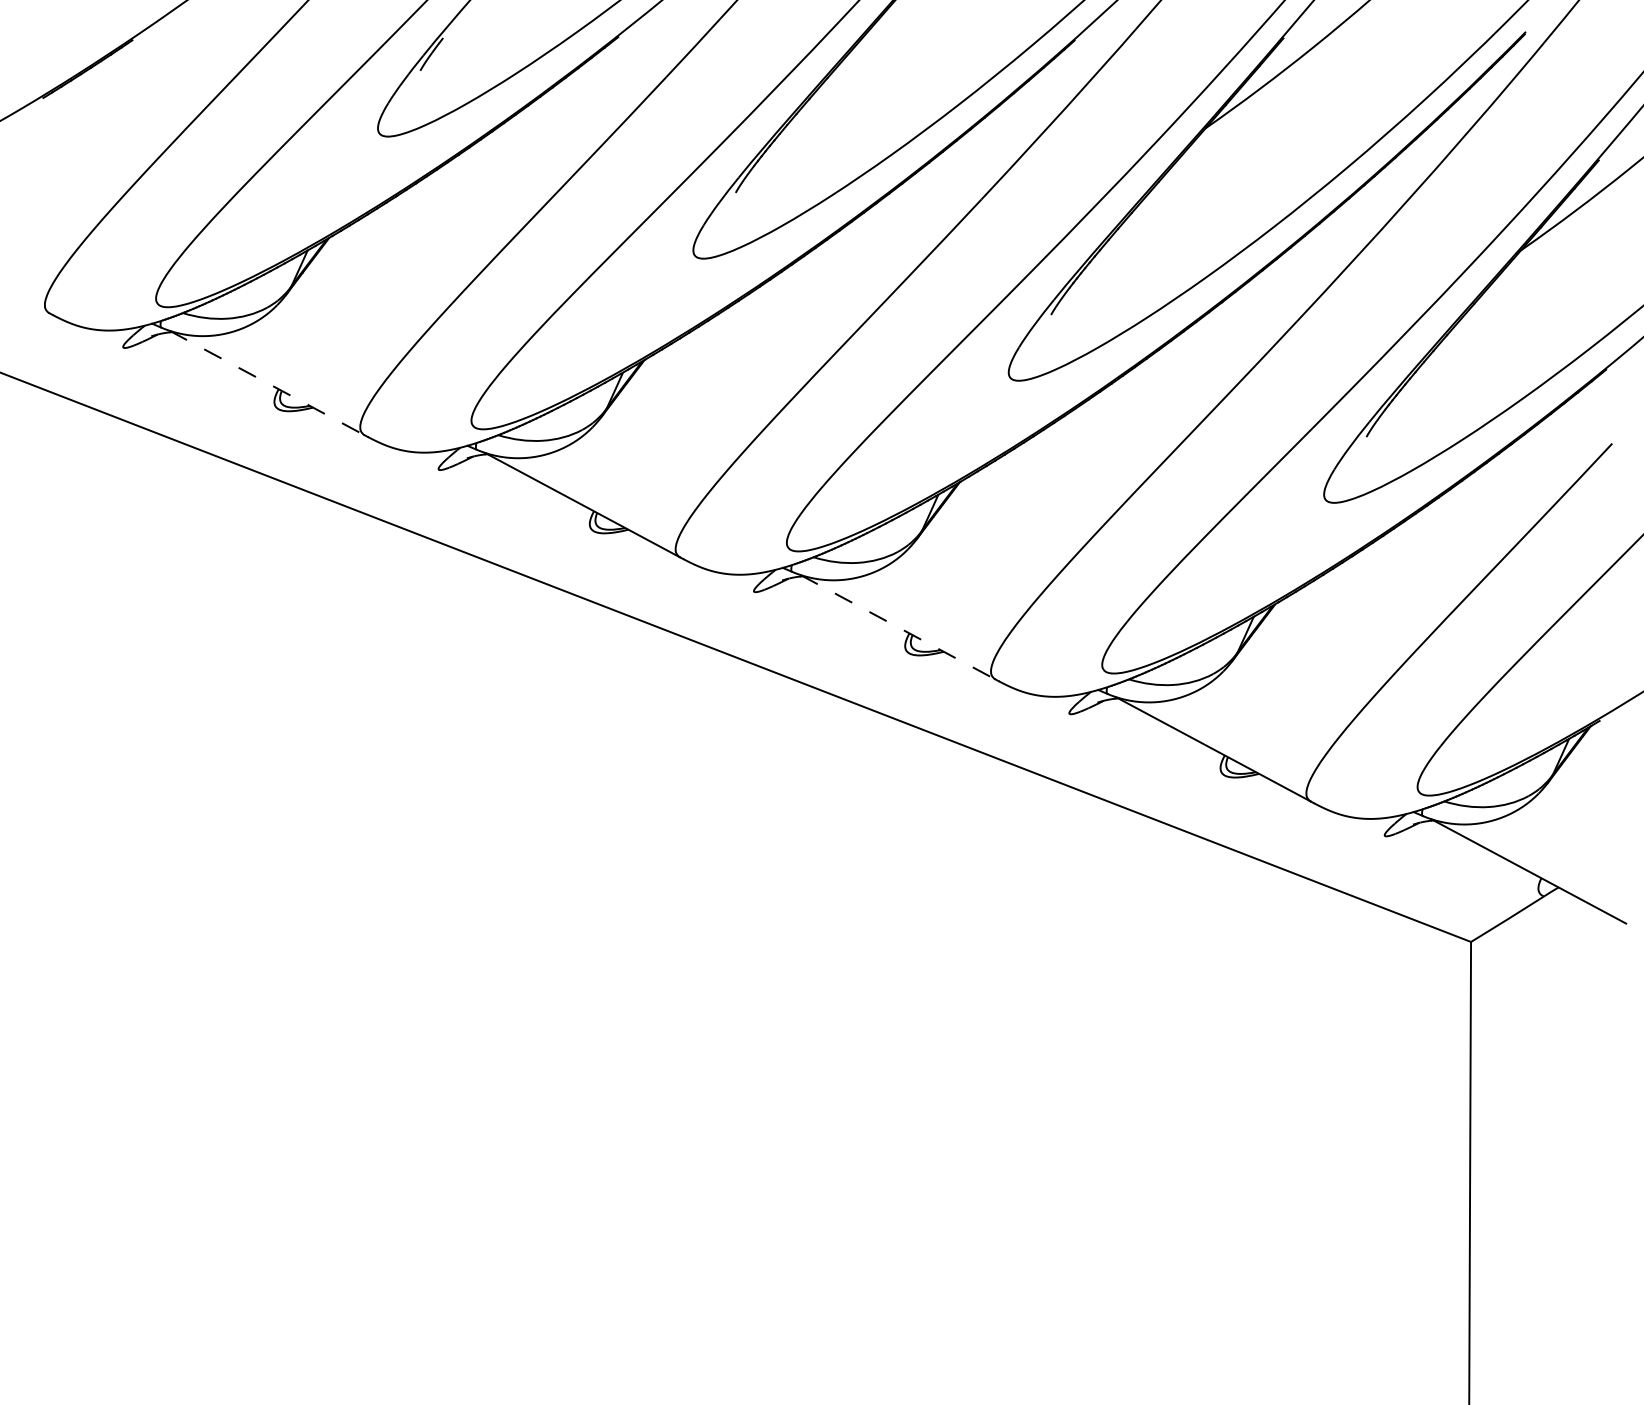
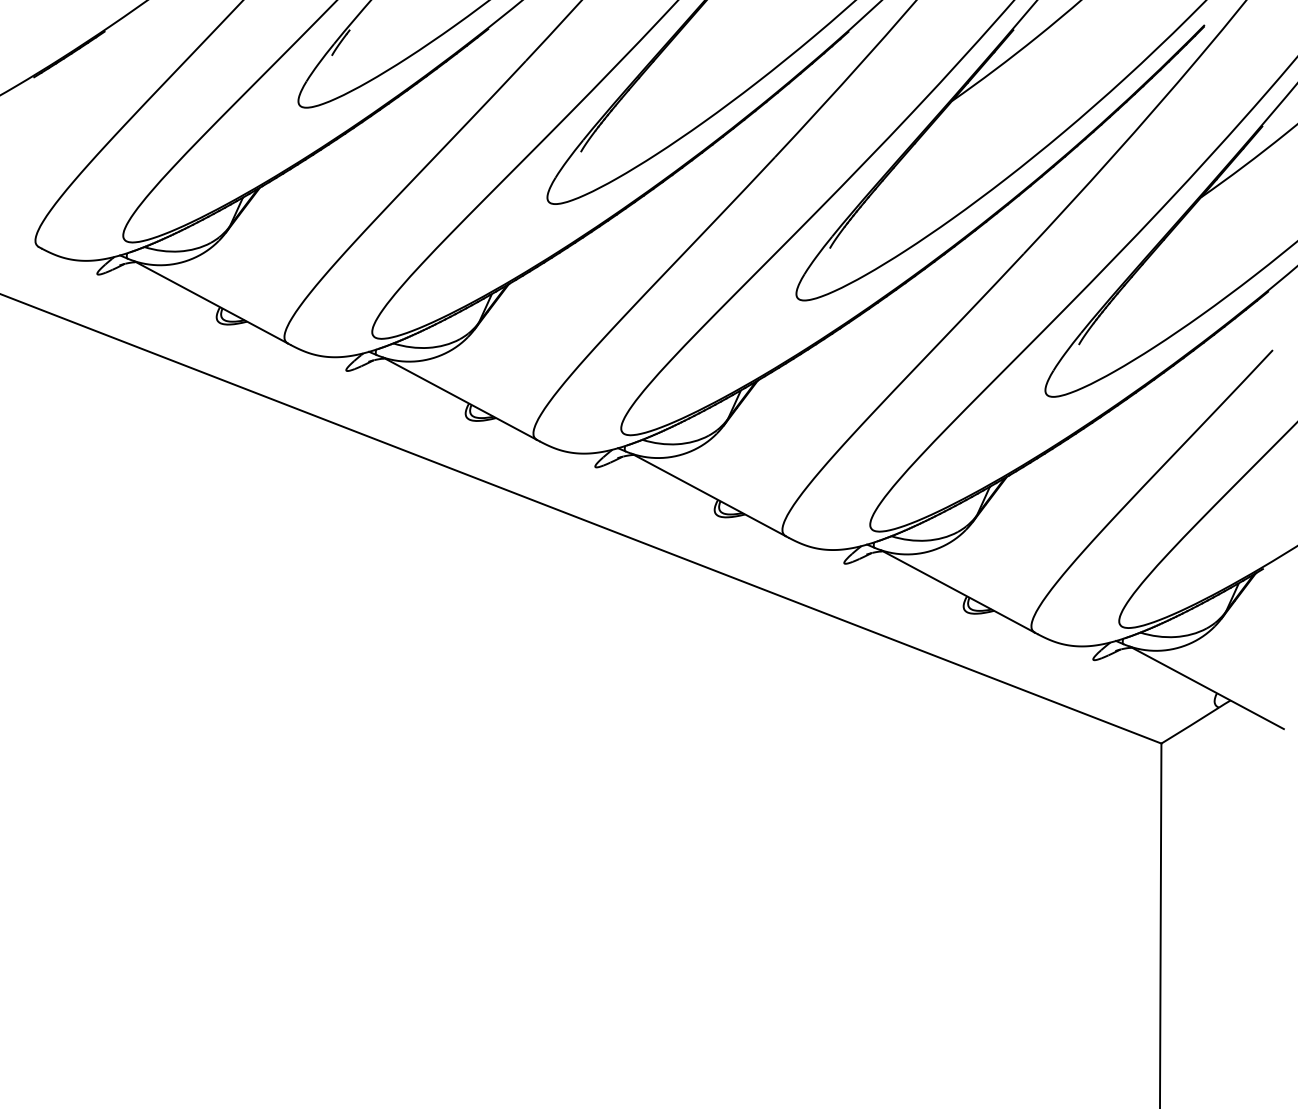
line: (267, 383) -> (211, 302), dashed -> solid
line: (897, 627) -> (708, 495), dashed -> solid

